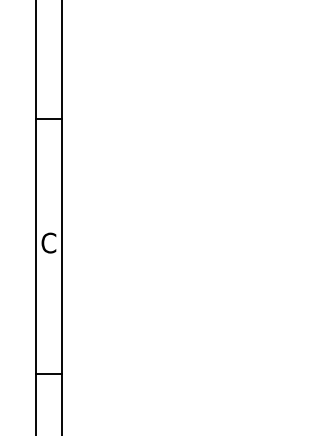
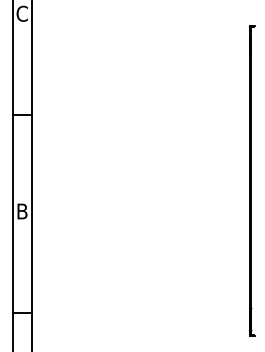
text: (47, 243) -> (21, 211), C -> B

